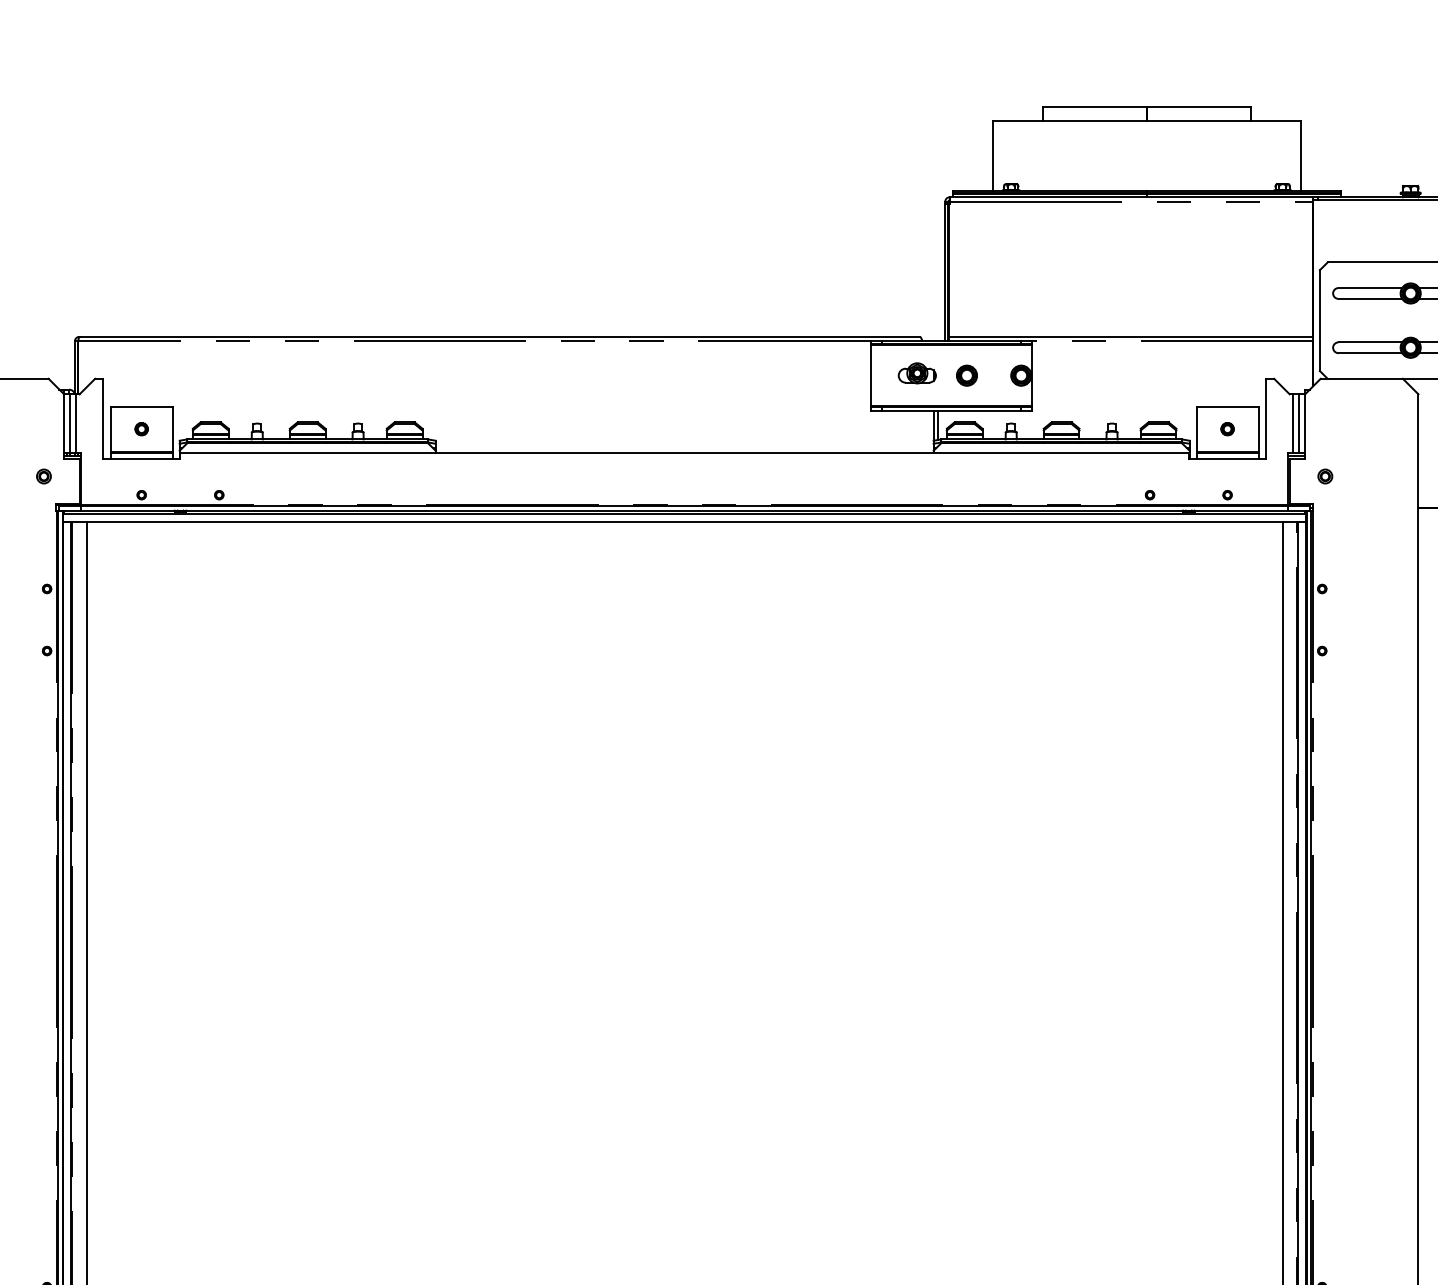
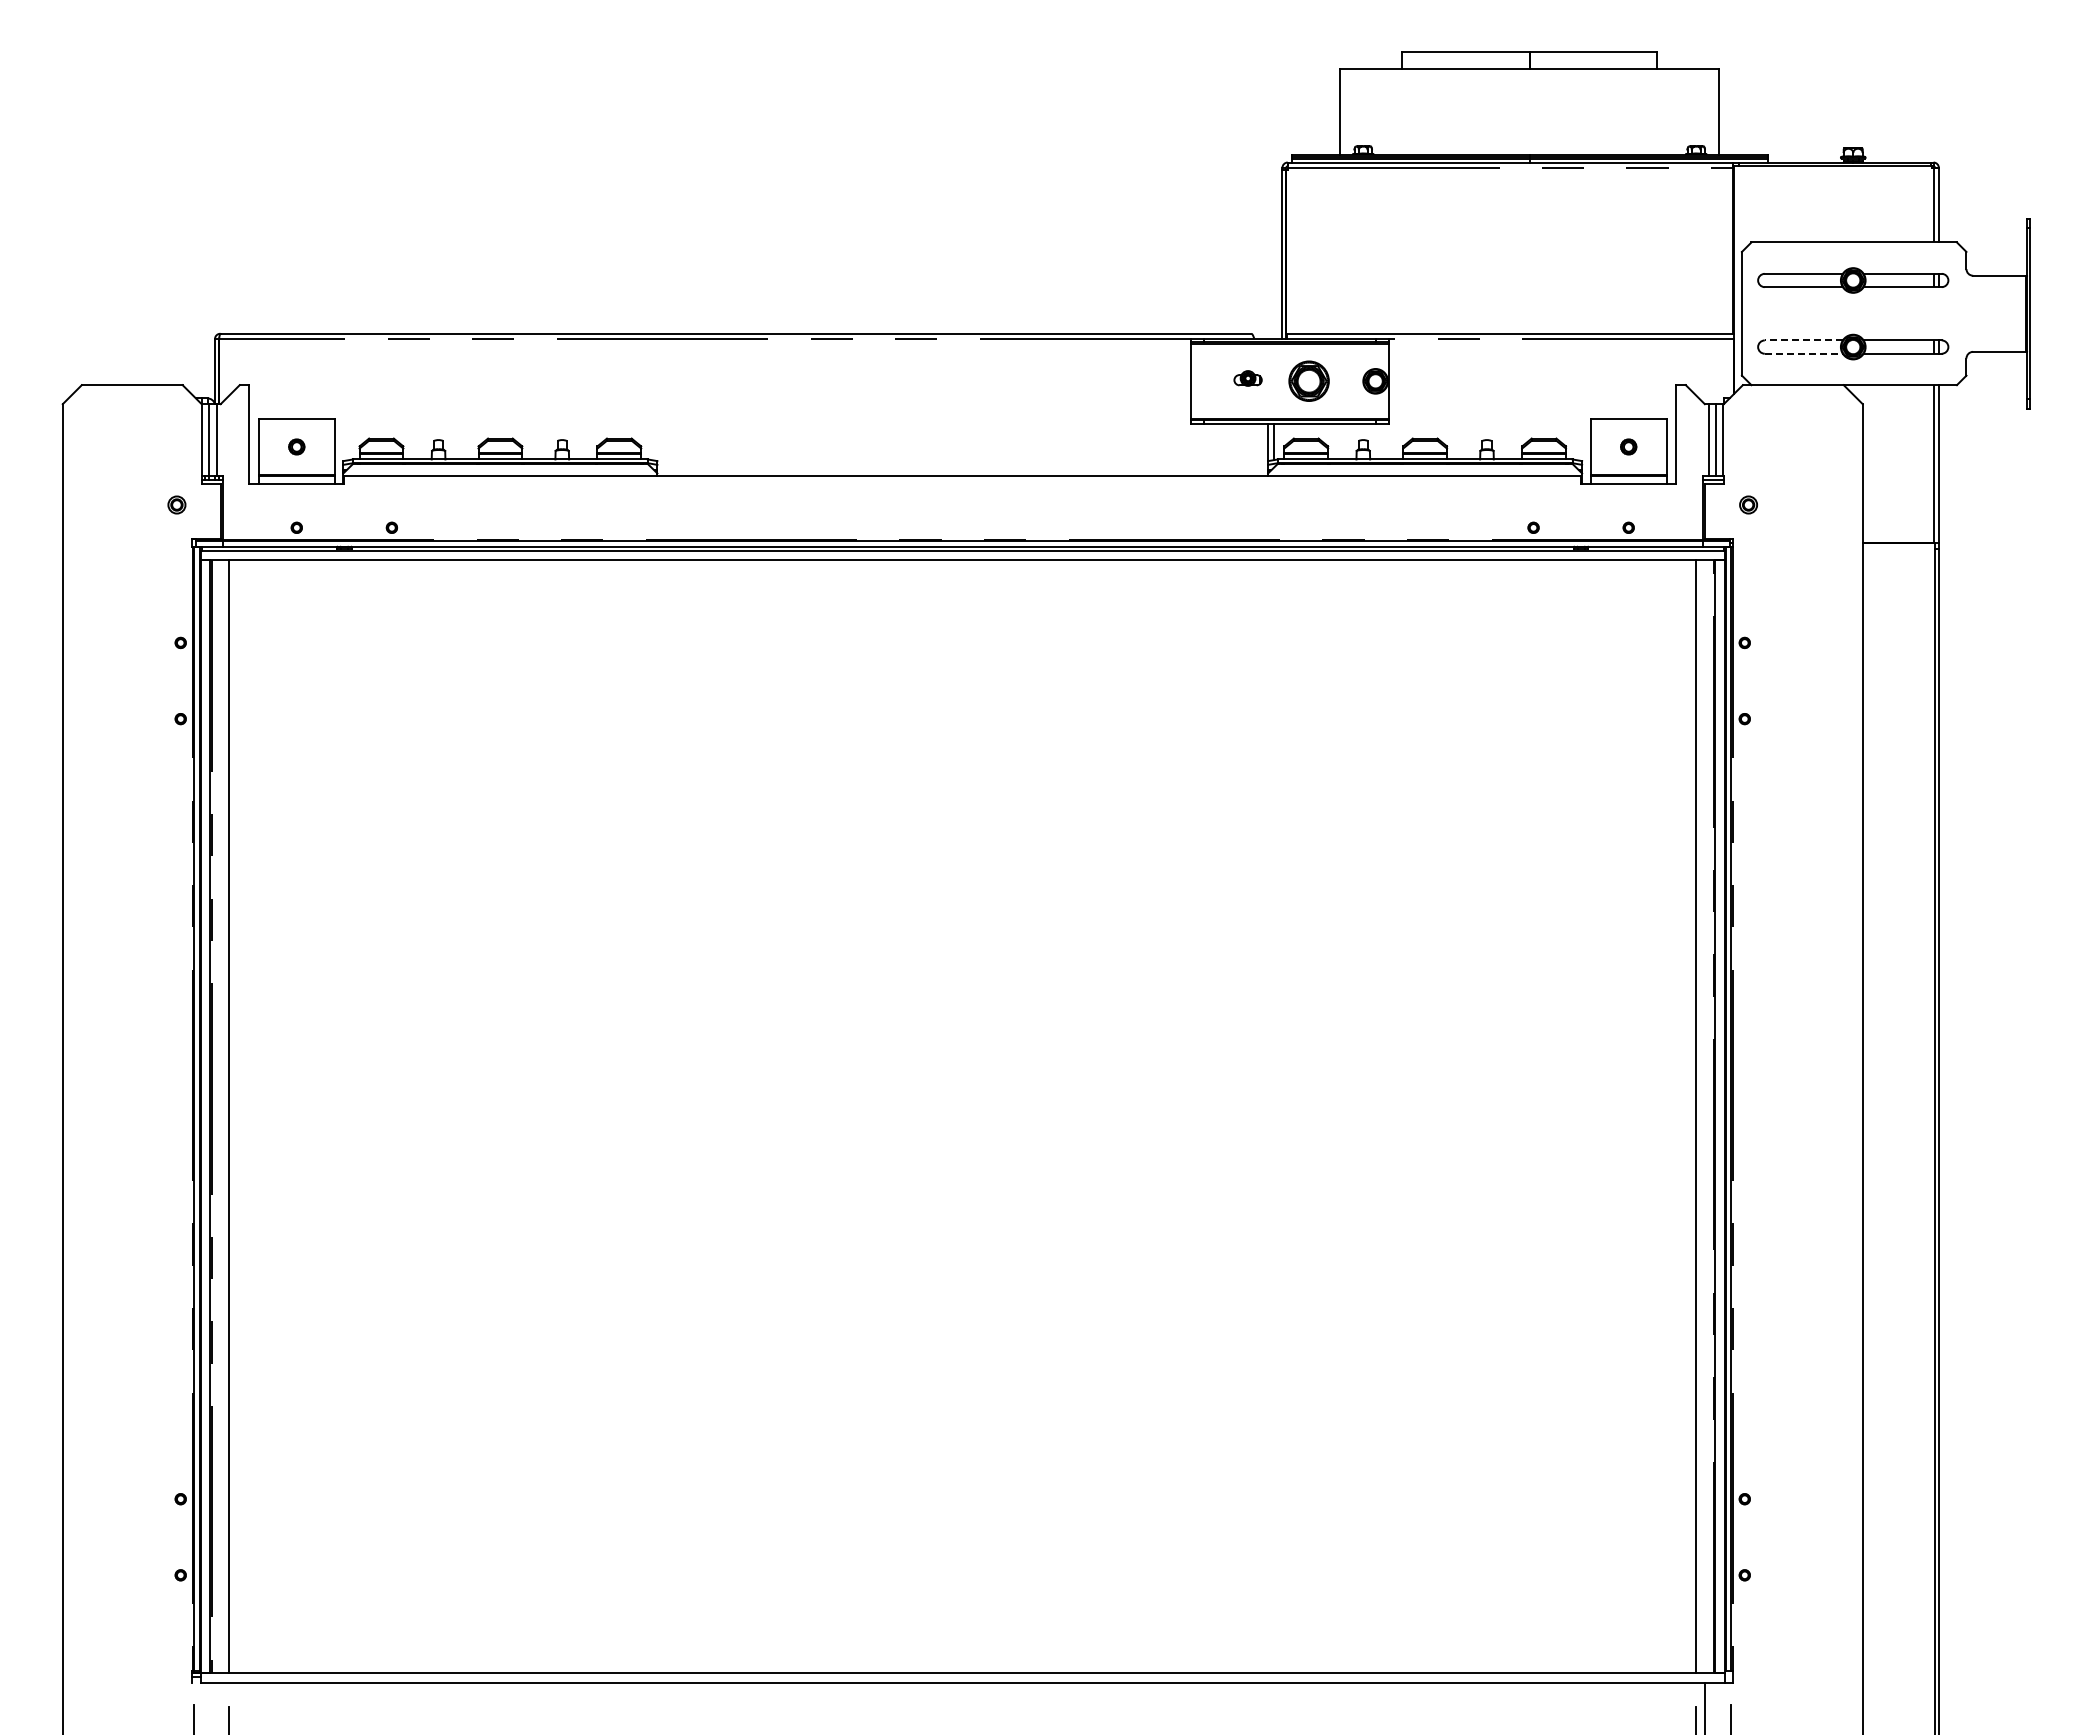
line: (1370, 342) -> (1803, 340), solid -> dashed
line: (1370, 352) -> (1804, 353), solid -> dashed
part: (916, 373) -> (1247, 378), size x0.6
part: (966, 375) -> (1308, 381), size x1.6

